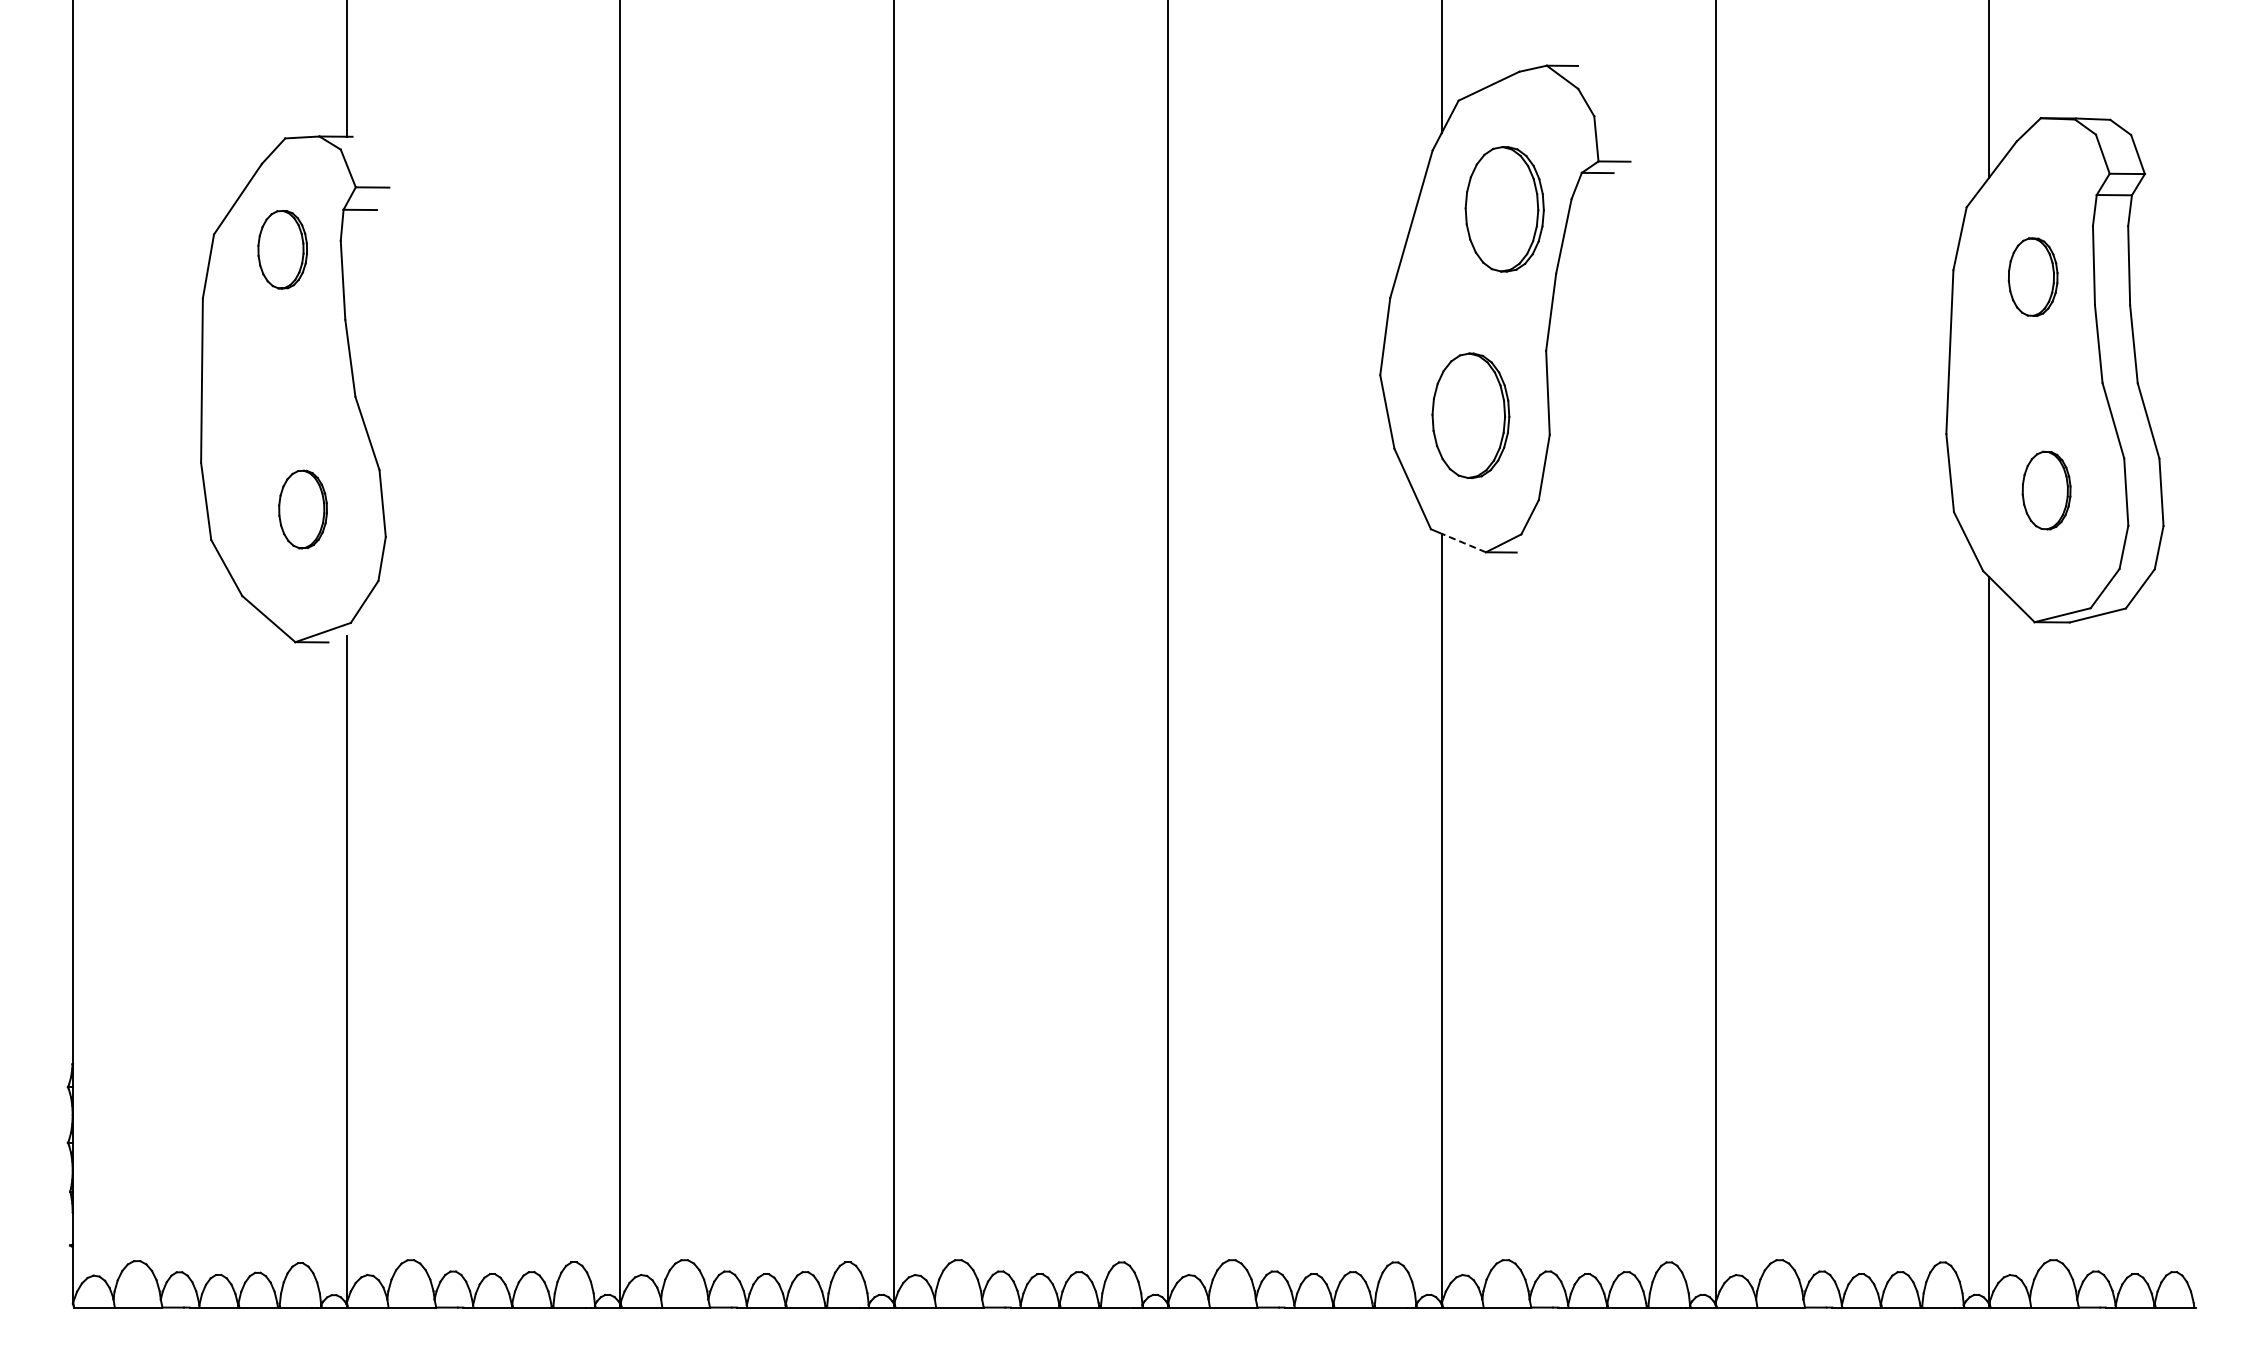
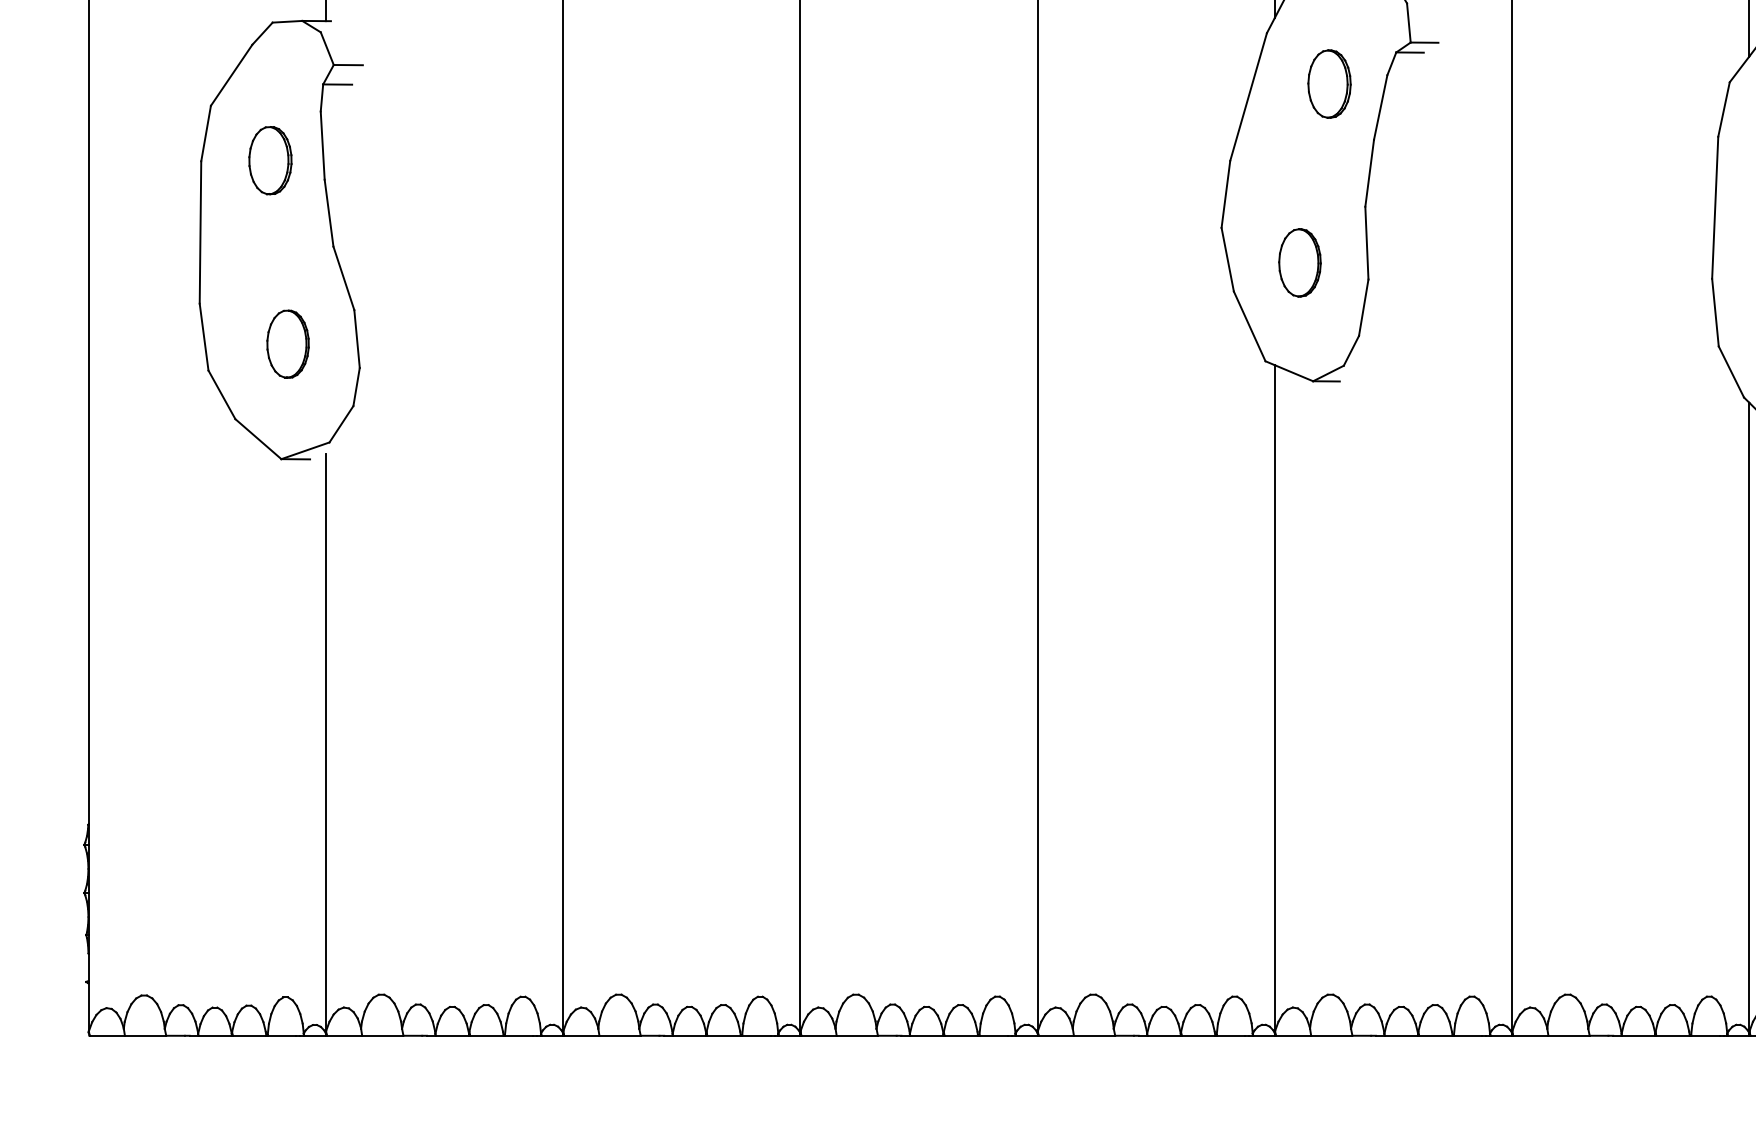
part: (1504, 209) -> (1329, 84), size x0.62
part: (282, 249) -> (270, 160), moved
part: (1470, 415) -> (1299, 262), size x0.62
line: (1463, 543) -> (1293, 373), dashed -> solid

